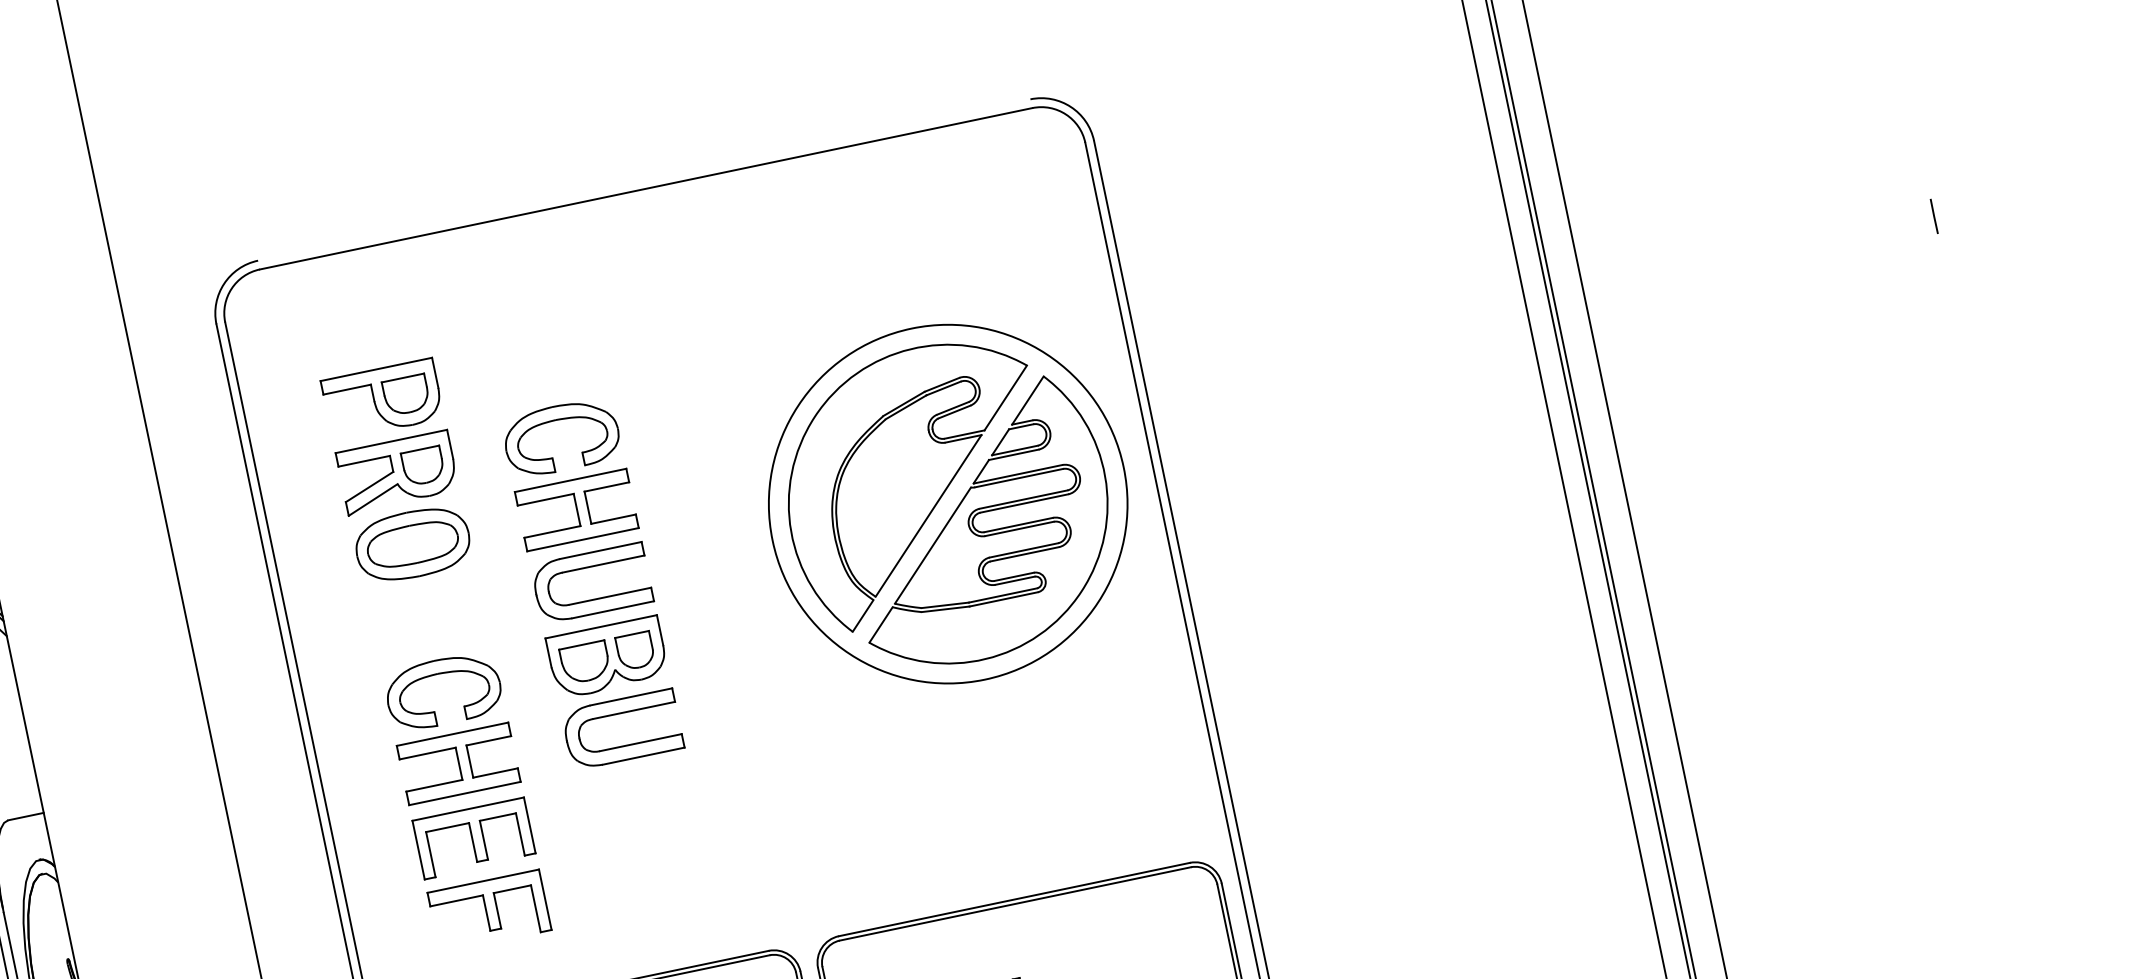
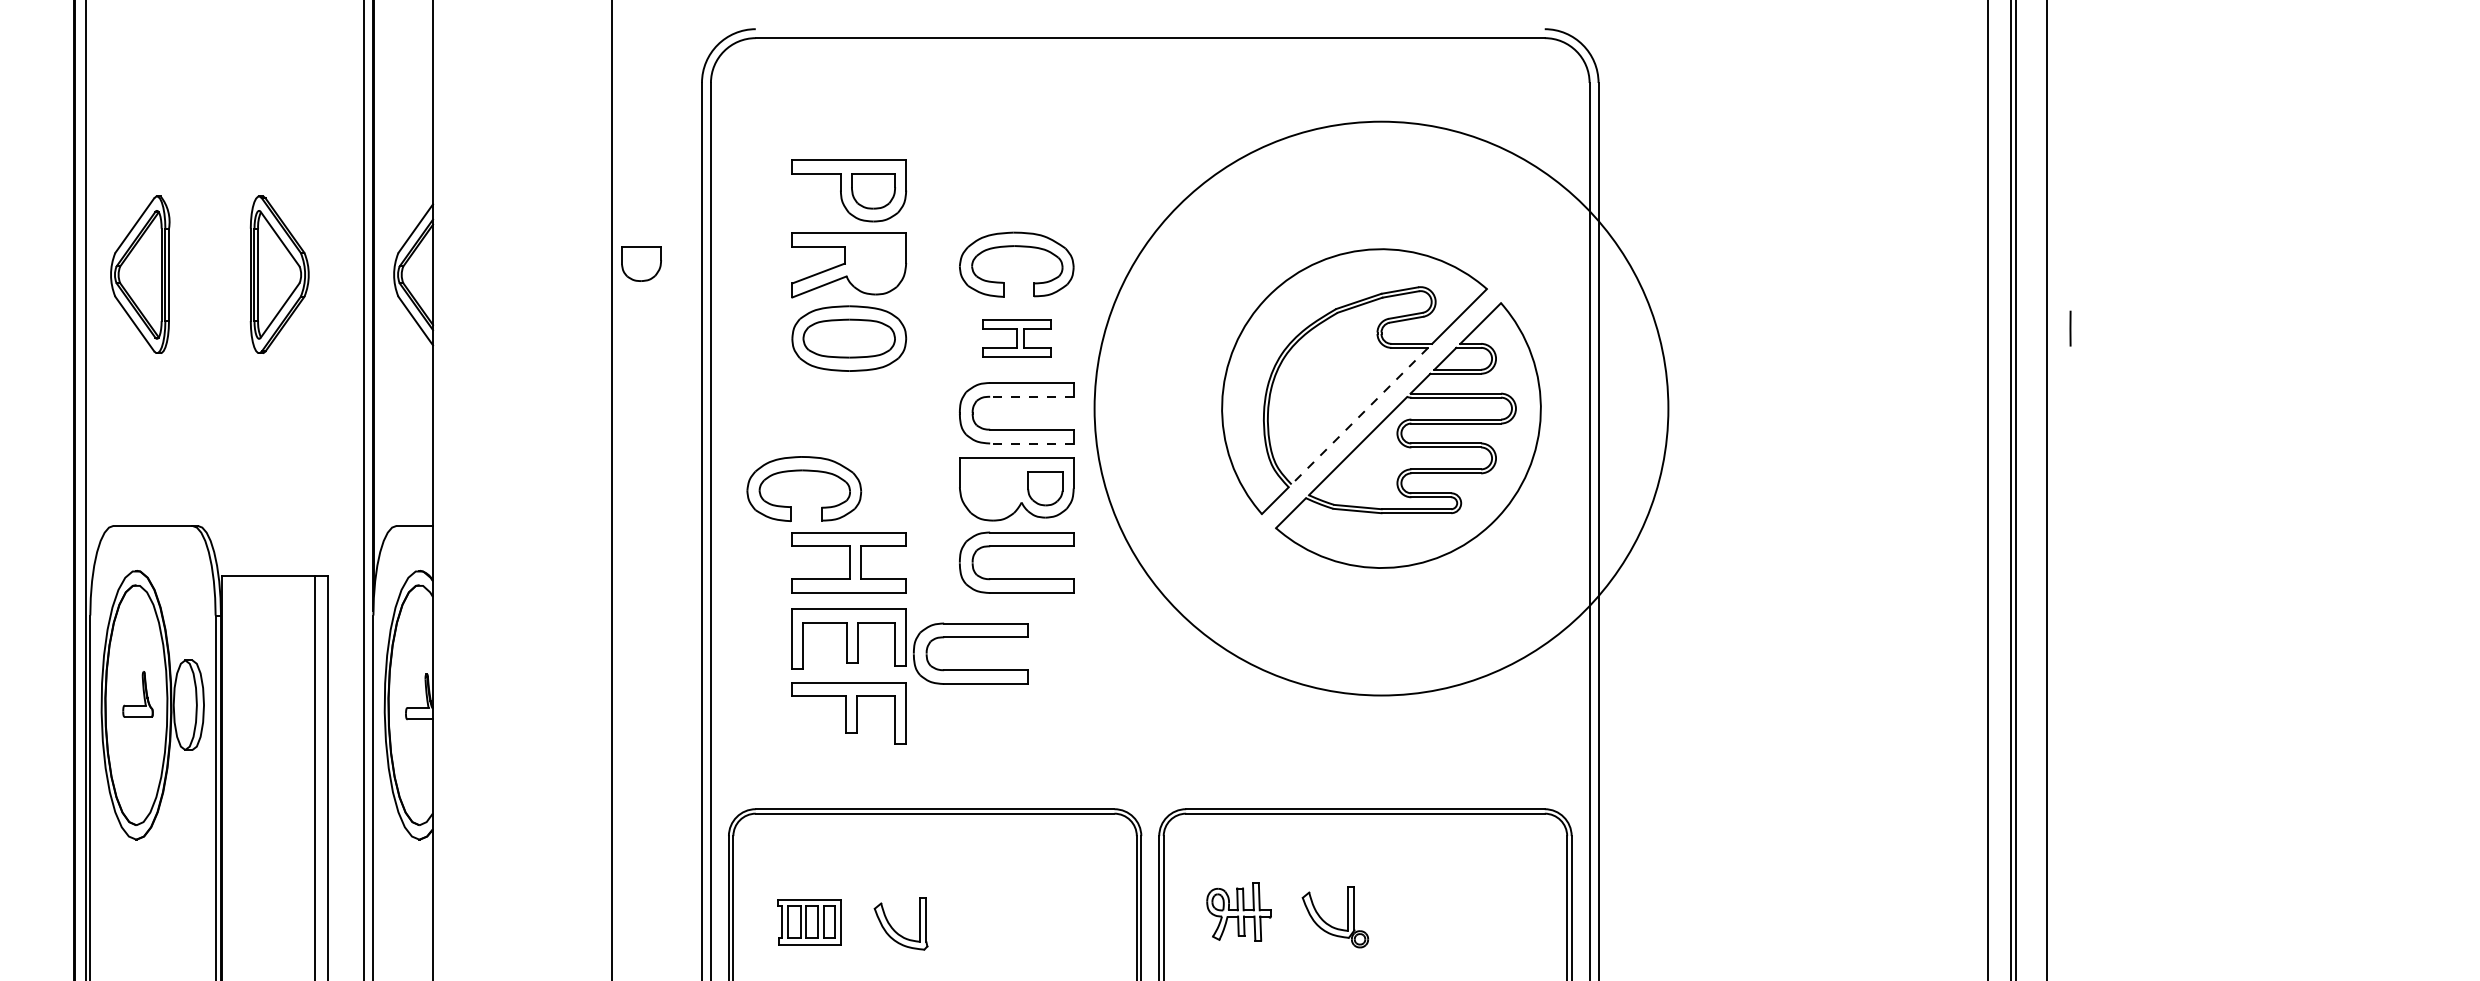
line: (1934, 216) -> (2070, 328), moved
part: (423, 465) -> (641, 263), moved
circle: (948, 504) -> (1381, 408), size x1.6
part: (576, 510) -> (1016, 338), size x0.6
line: (928, 516) -> (1359, 416), solid -> dashed
line: (603, 563) -> (1031, 396), solid -> dashed
line: (612, 609) -> (1031, 443), solid -> dashed
part: (584, 662) -> (993, 489), removed
part: (440, 674) -> (804, 471), moved
part: (592, 812) -> (970, 637), added

